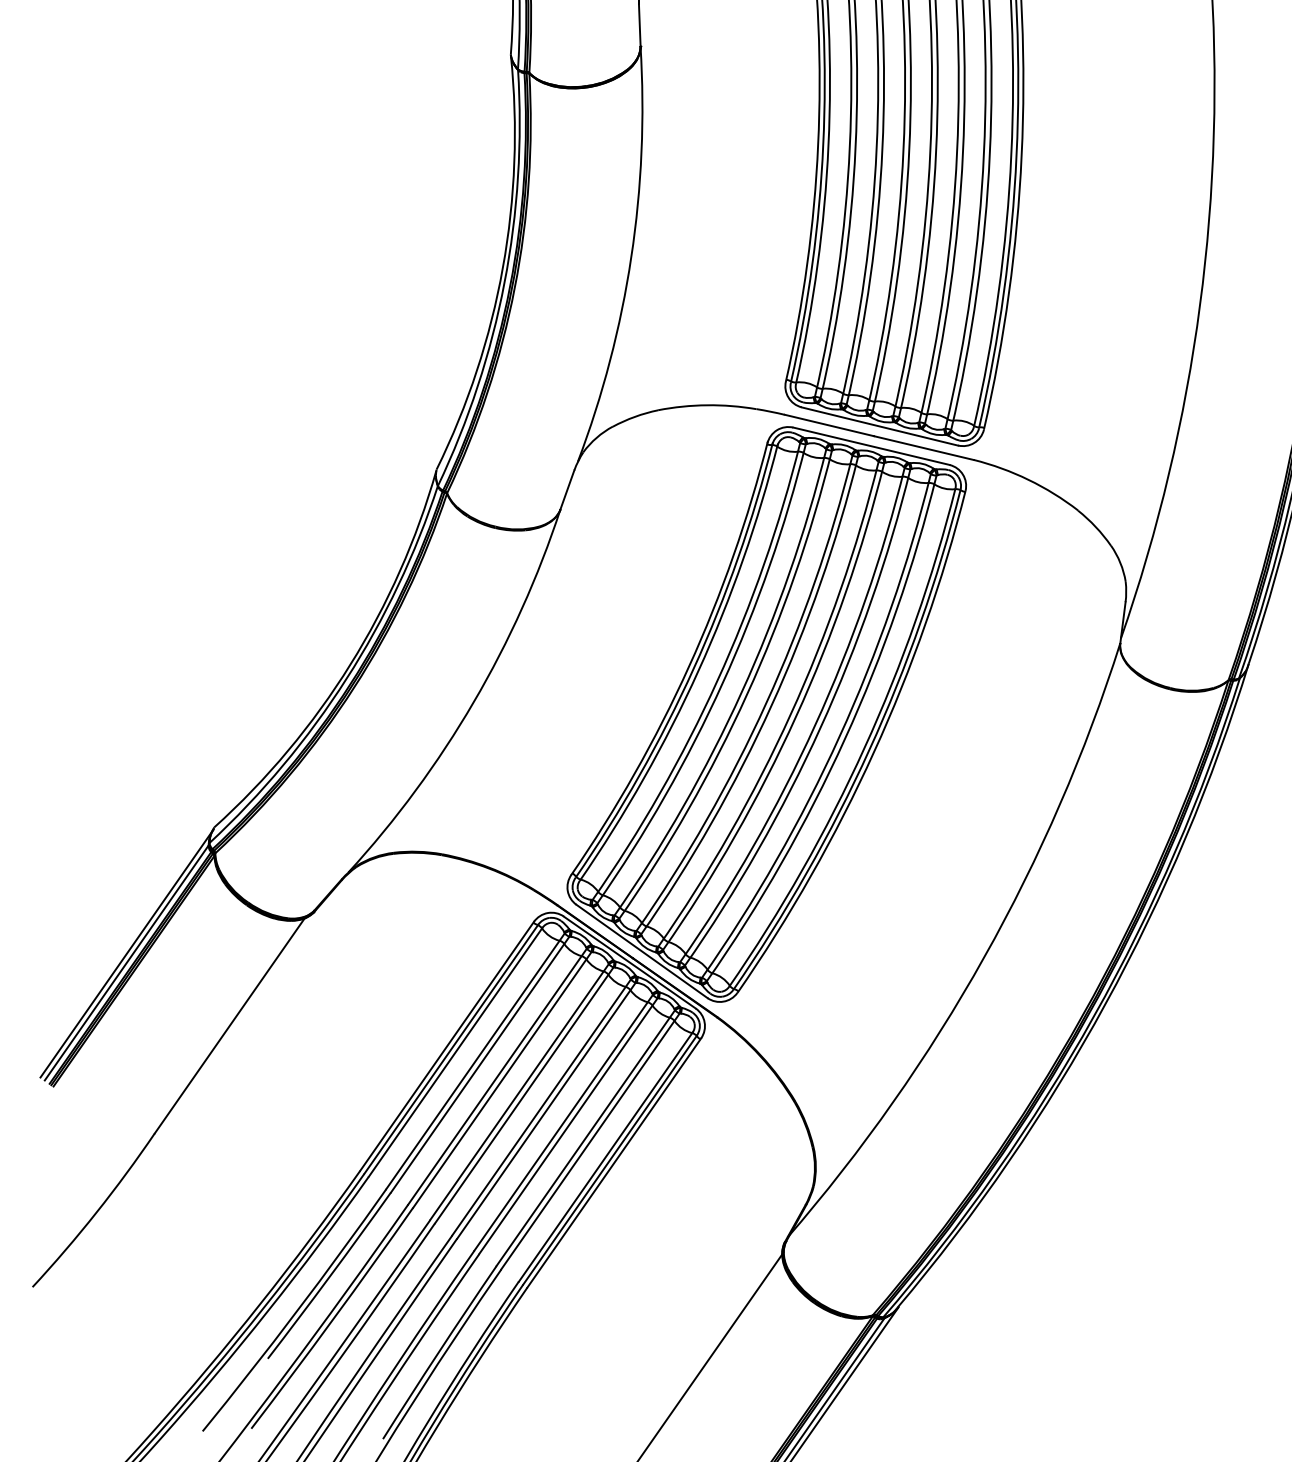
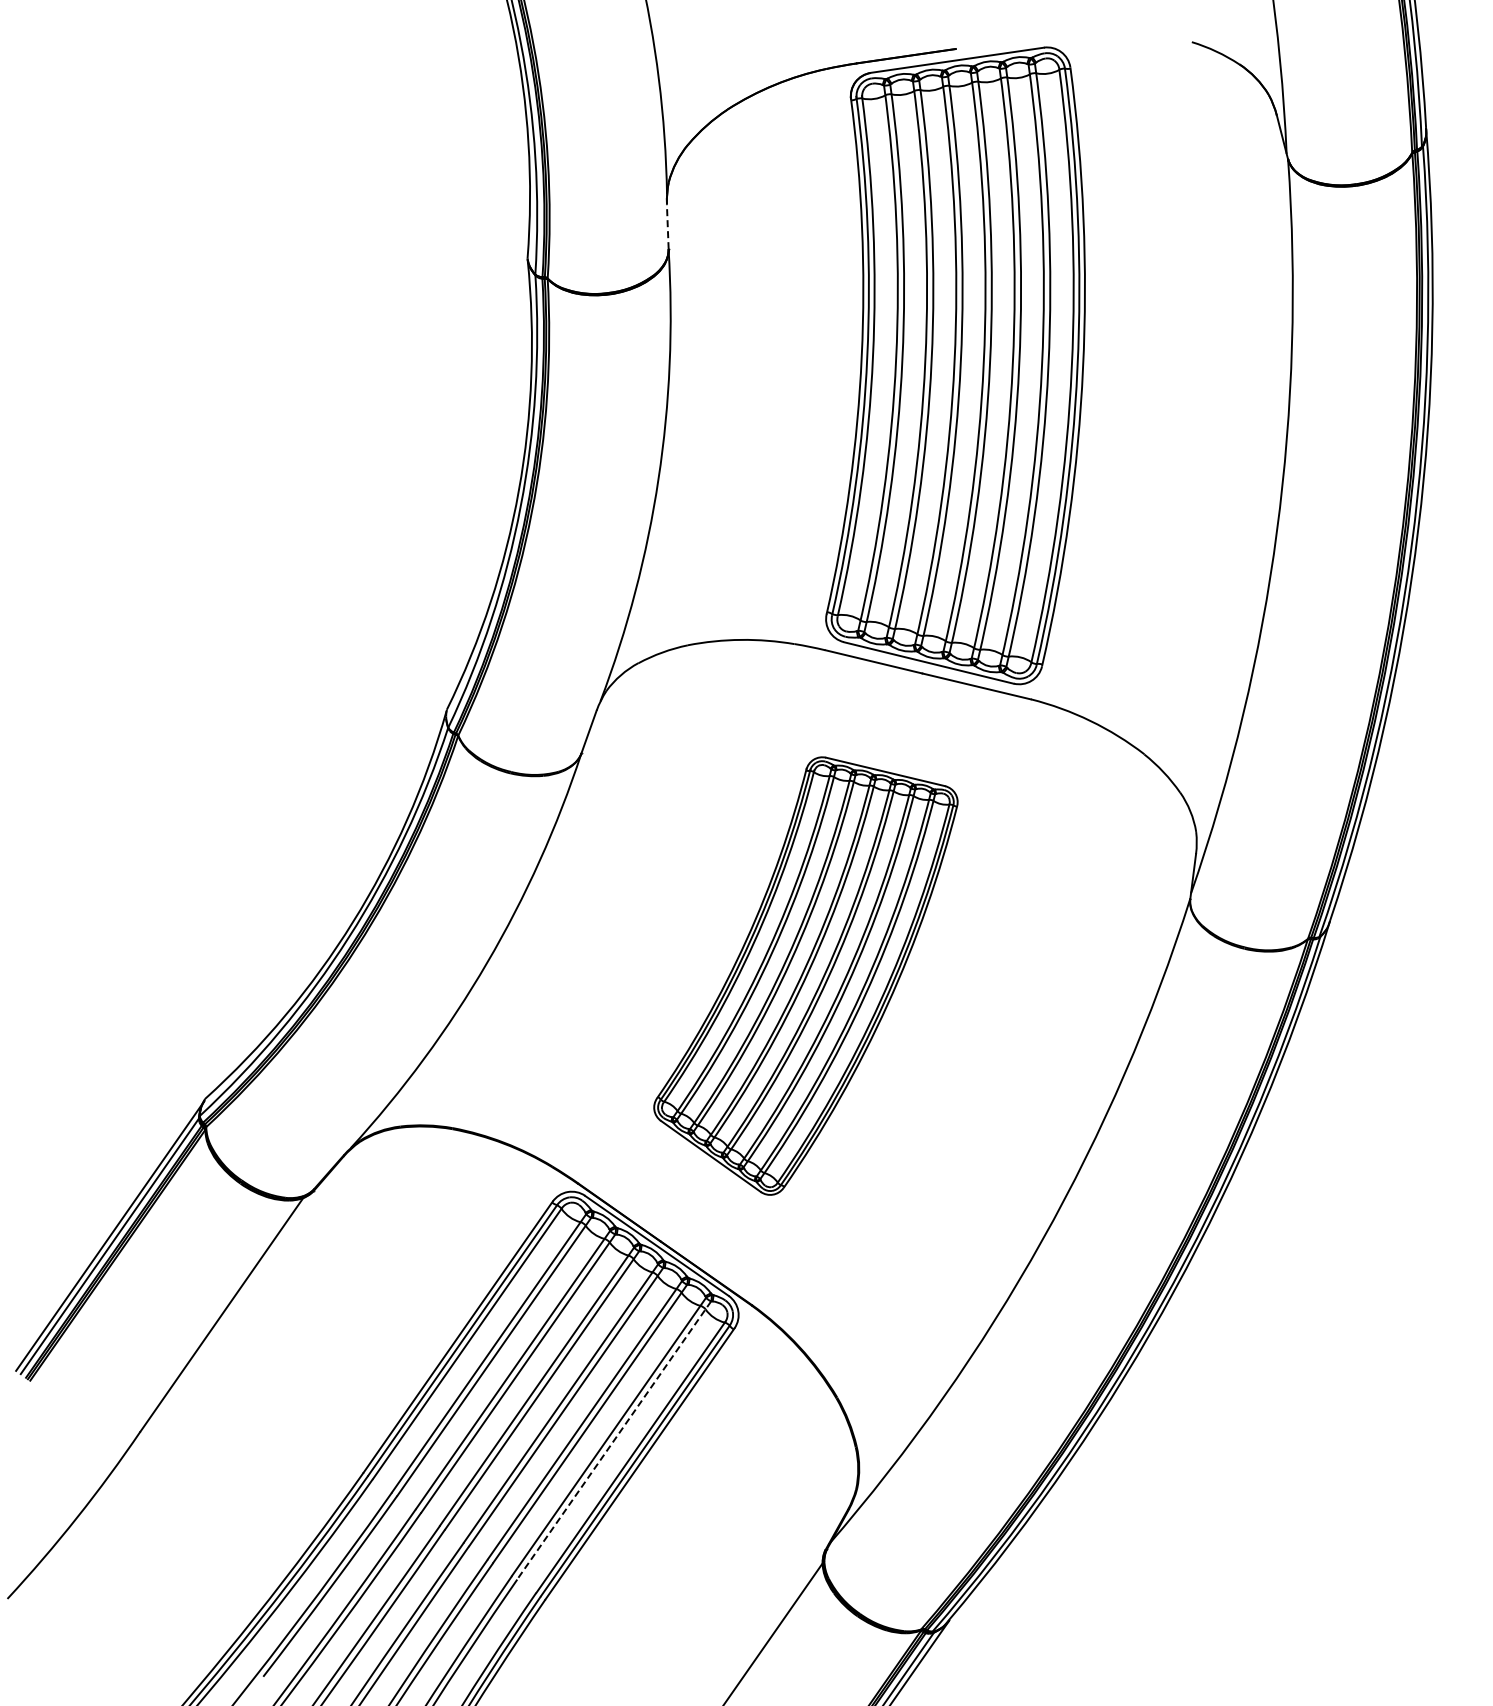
line: (639, 25) -> (667, 226), solid -> dashed
part: (766, 713) -> (805, 975), size x0.7
line: (590, 1141) -> (614, 1440), solid -> dashed

